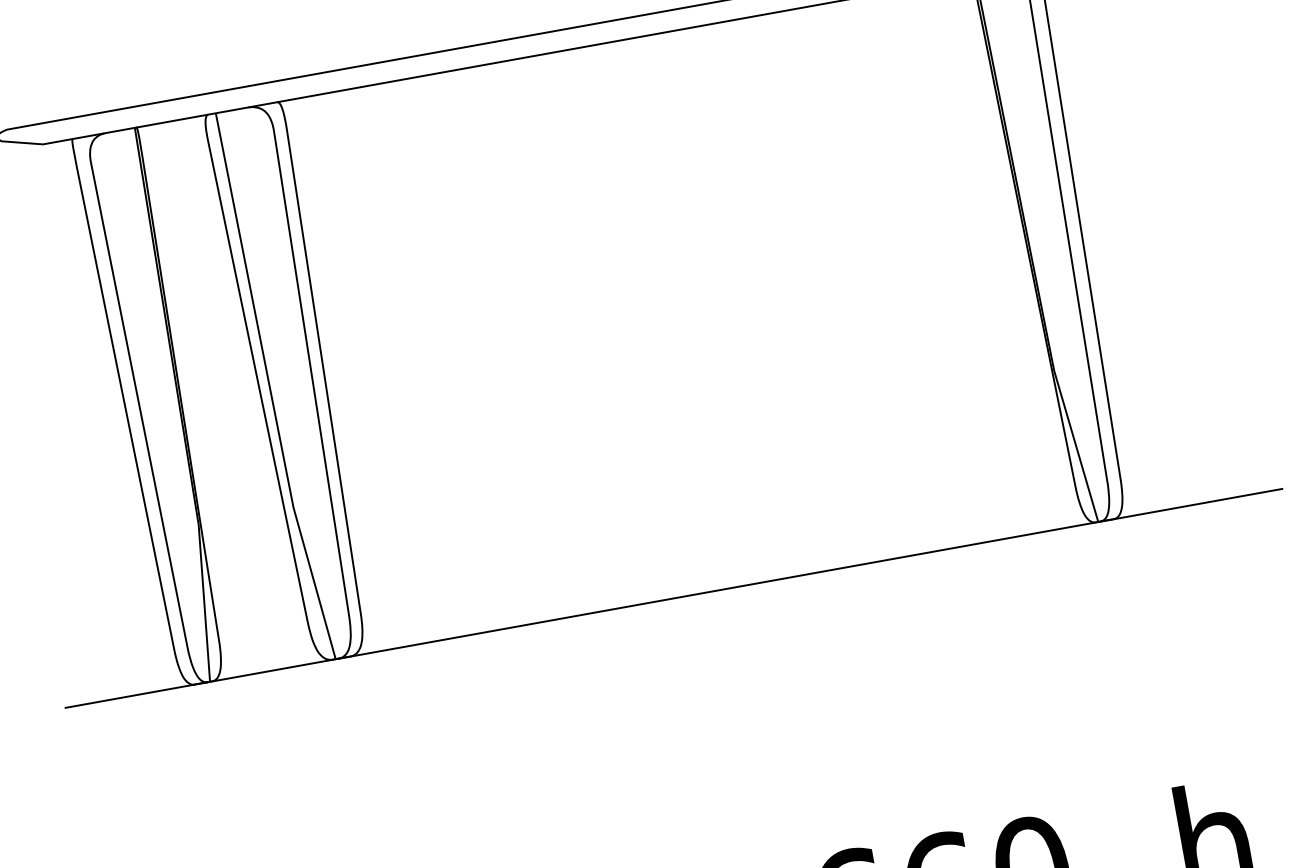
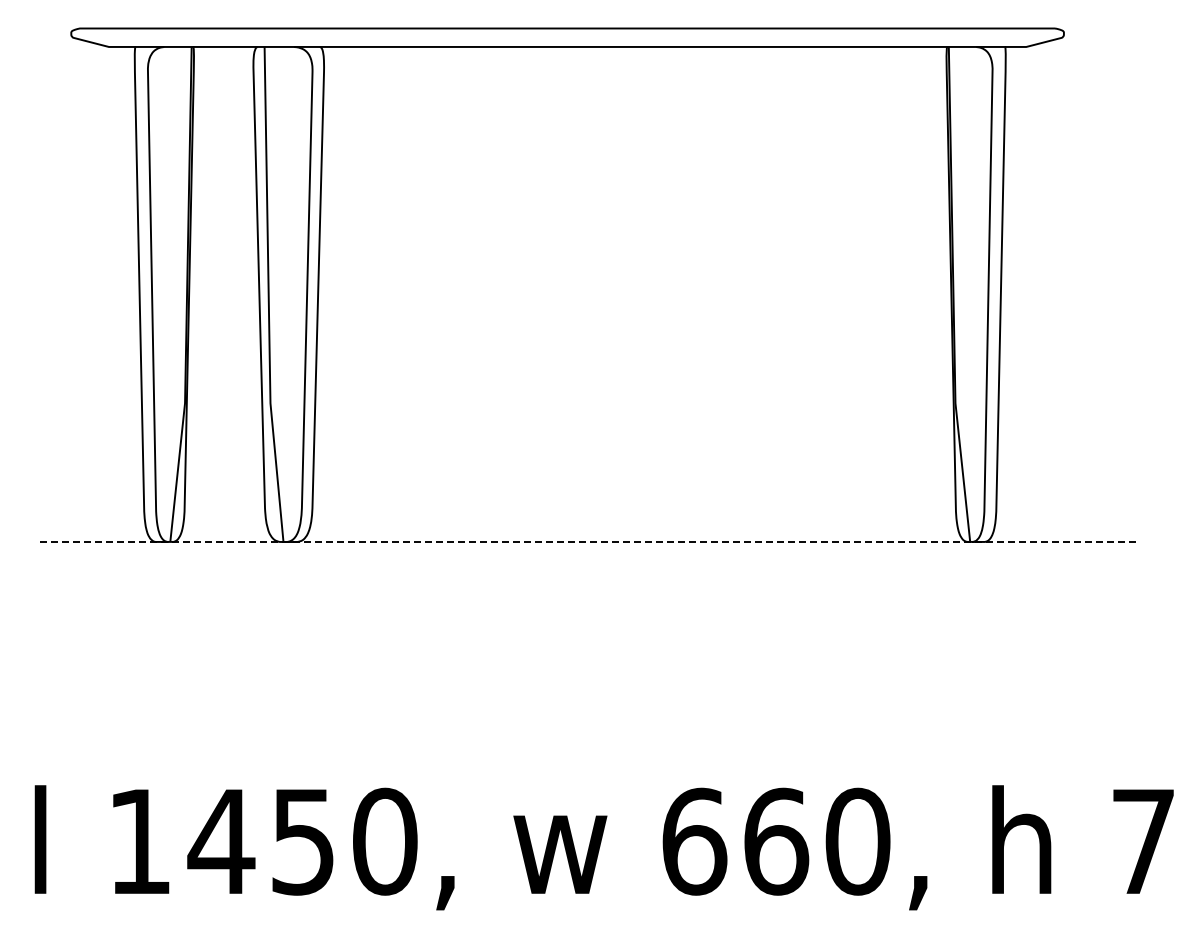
line: (674, 598) -> (588, 542), solid -> dashed

